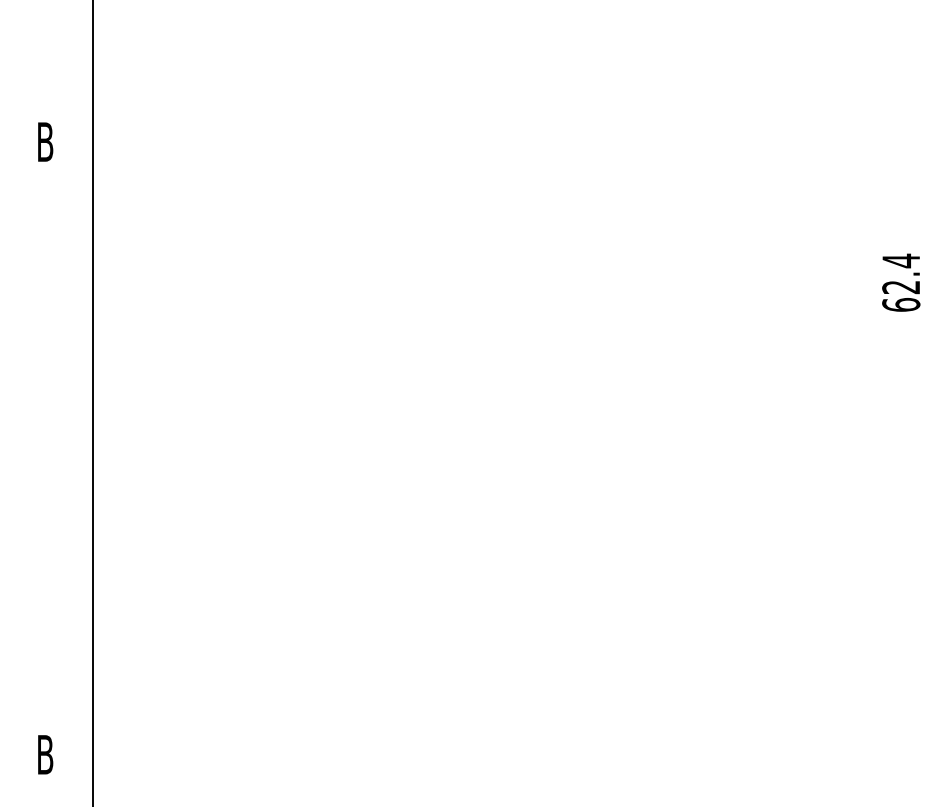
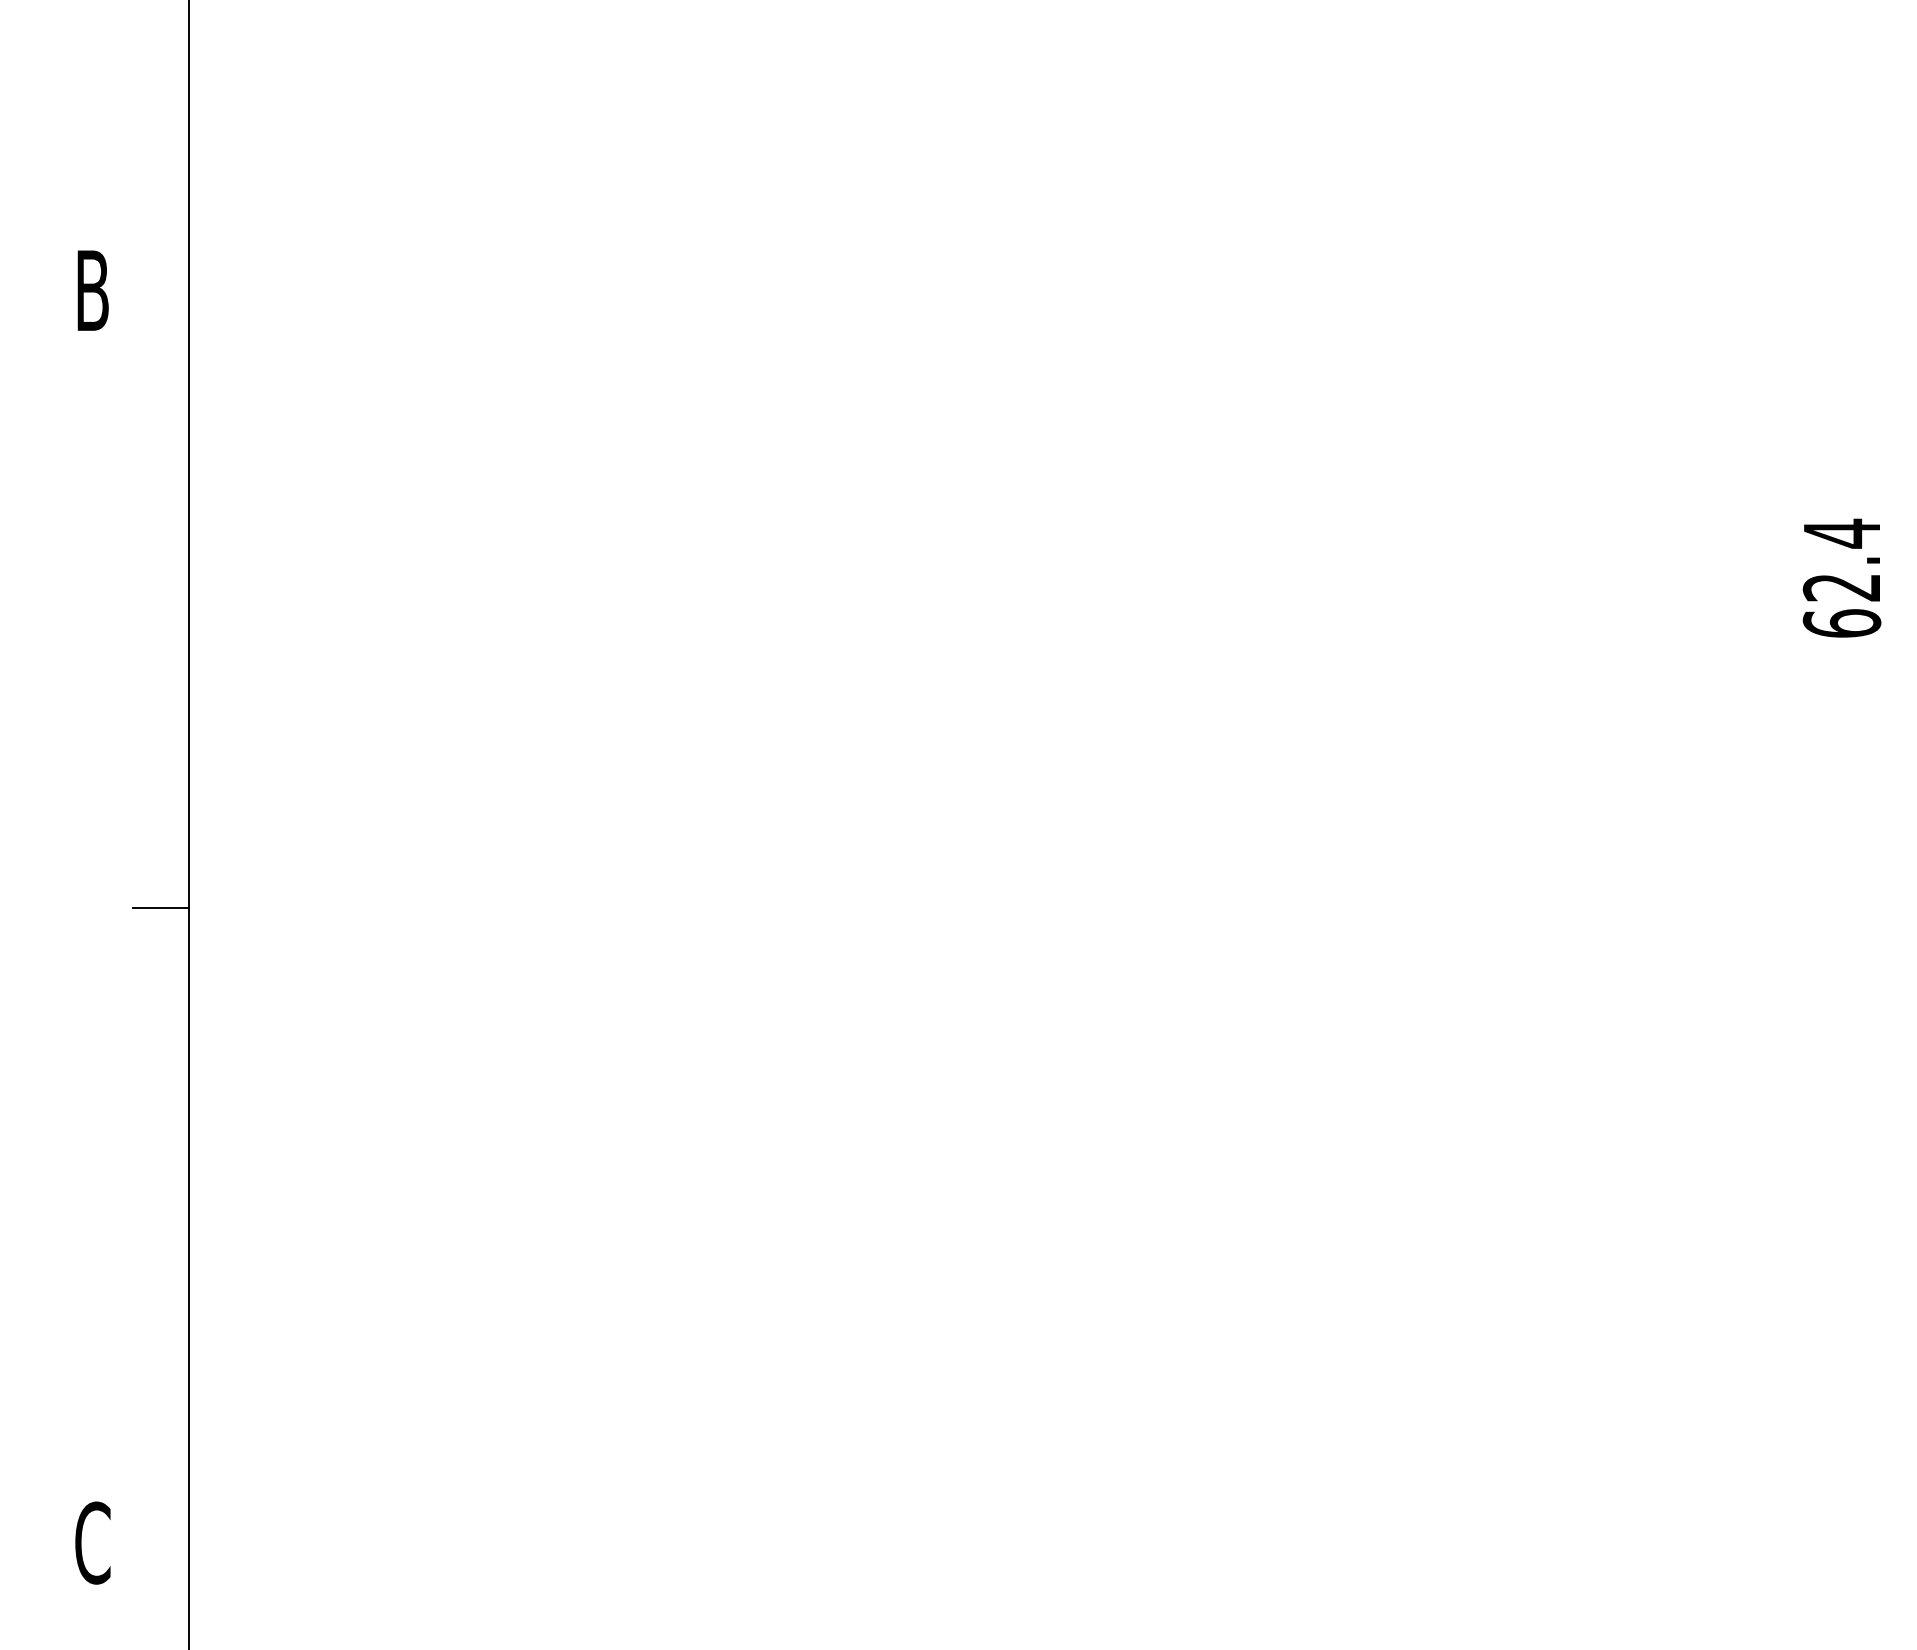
line: (78, 444) -> (160, 908), added
text: (45, 754) -> (92, 1542), B -> C

